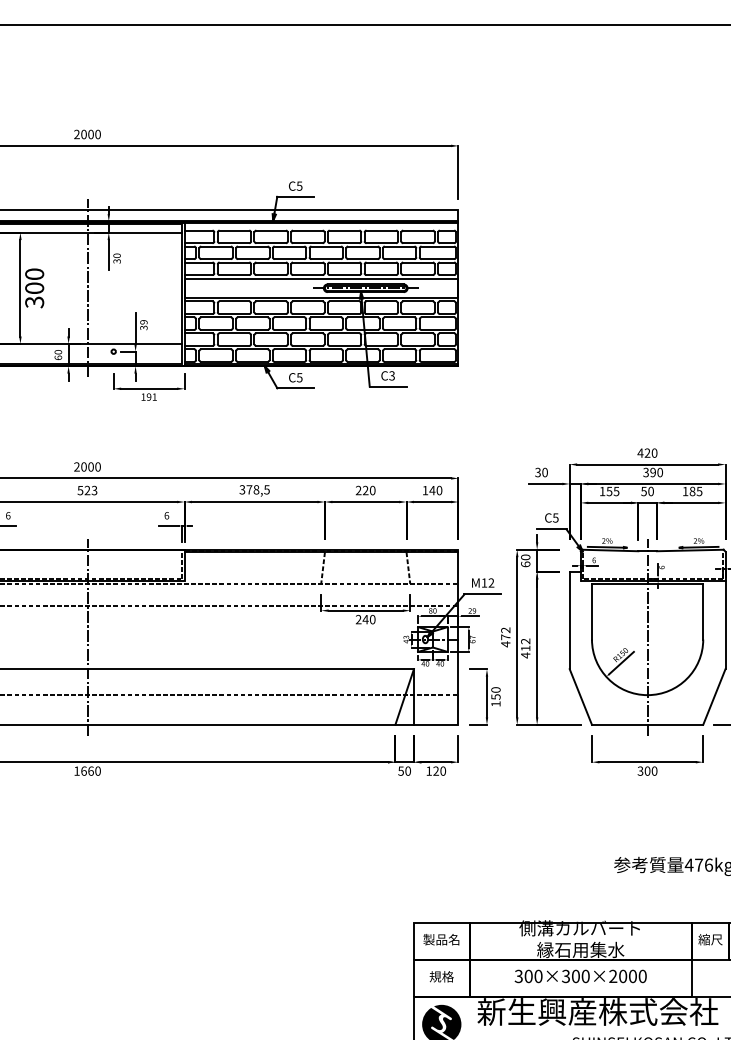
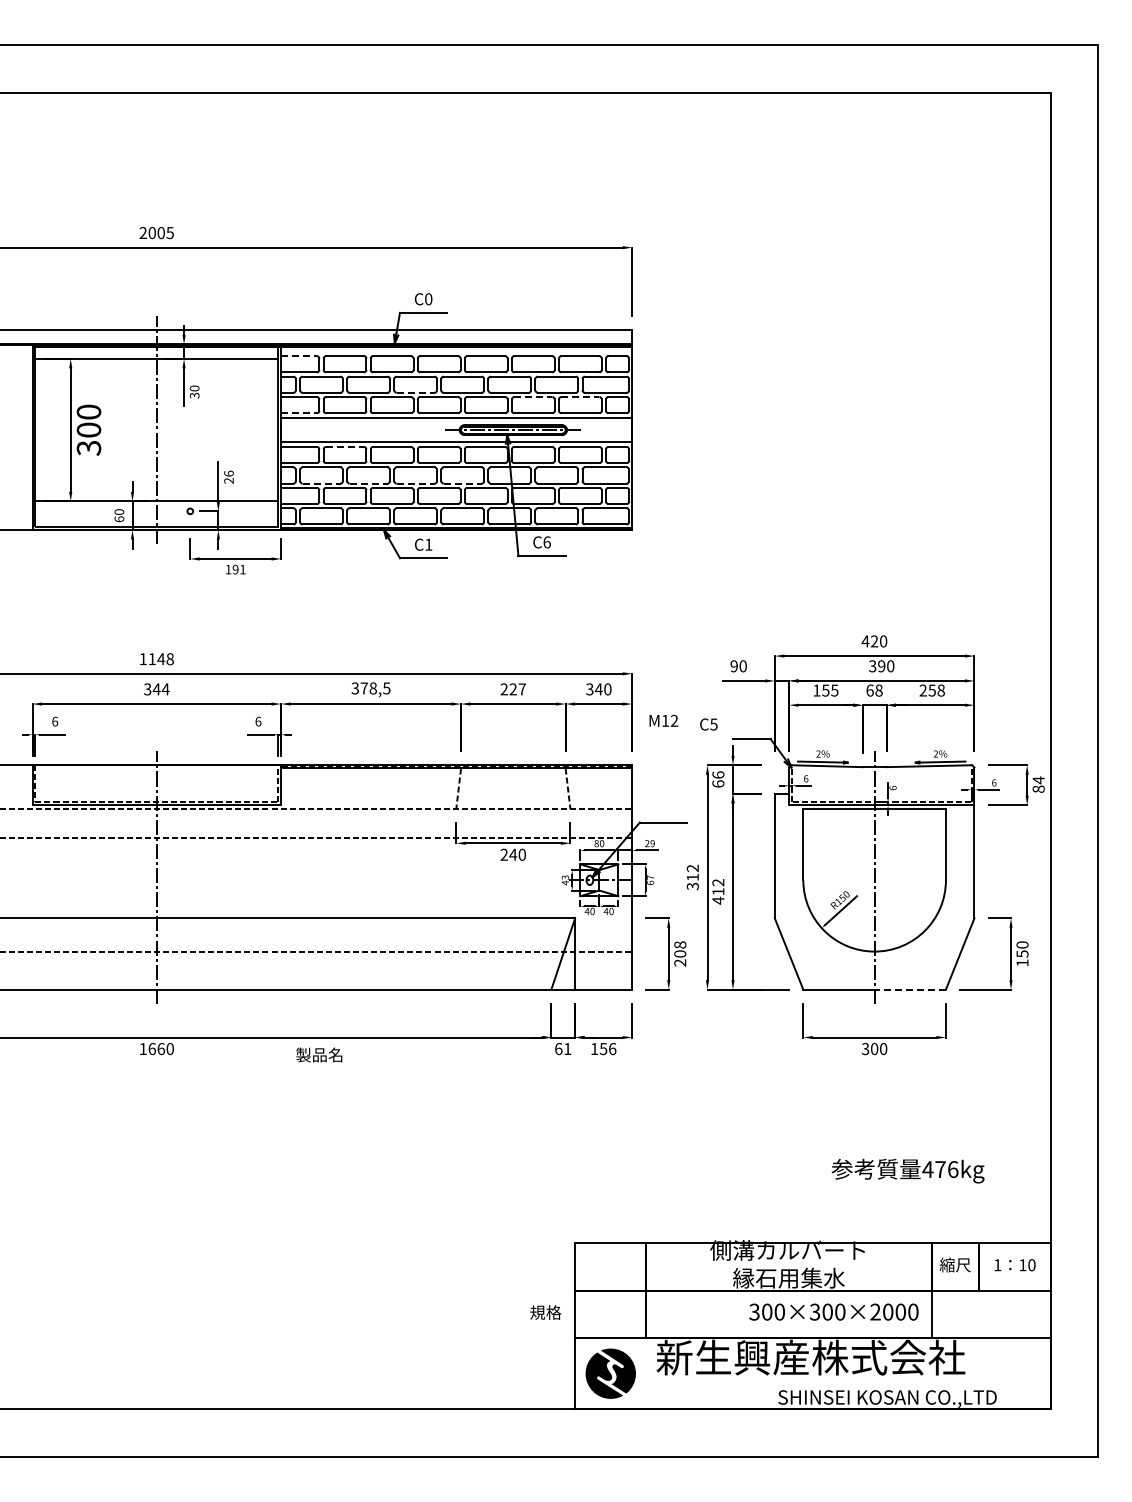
text: (97, 134) -> (169, 232), 2000 -> 2005
text: (299, 186) -> (428, 299), C5 -> C0
line: (198, 230) -> (299, 356), solid -> dashed
line: (290, 258) -> (416, 392), solid -> dashed
line: (381, 262) -> (533, 397), solid -> dashed
line: (418, 262) -> (580, 397), solid -> dashed
line: (198, 275) -> (299, 413), solid -> dashed
line: (234, 301) -> (345, 446), solid -> dashed
text: (143, 324) -> (228, 476), 39 -> 26
line: (216, 329) -> (322, 483), solid -> dashed
line: (253, 329) -> (369, 483), solid -> dashed
line: (290, 329) -> (416, 483), solid -> dashed
line: (326, 329) -> (463, 483), solid -> dashed
text: (391, 375) -> (546, 542), C3 -> C6
text: (299, 377) -> (428, 544), C5 -> C1
text: (87, 467) -> (156, 659), 2000 -> 1148
text: (537, 472) -> (733, 666), 30 -> 90
text: (87, 490) -> (156, 689), 523 -> 344
text: (372, 490) -> (521, 689), 220 -> 227
text: (425, 490) -> (589, 689), 140 -> 340
text: (647, 491) -> (874, 690), 50 -> 68
text: (691, 491) -> (931, 690), 185 -> 258
text: (551, 517) -> (708, 724), moved
text: (525, 556) -> (718, 774), 60 -> 66
text: (482, 582) -> (663, 720), moved
text: (505, 640) -> (692, 881), 472 -> 312
text: (496, 696) -> (680, 953), 150 -> 208
line: (675, 724) -> (910, 989), solid -> dashed
text: (404, 771) -> (563, 1049), 50 -> 61
text: (439, 771) -> (607, 1049), 120 -> 156
text: (441, 939) -> (319, 1054), moved
text: (580, 975) -> (833, 1311), moved
text: (441, 976) -> (545, 1312), moved

